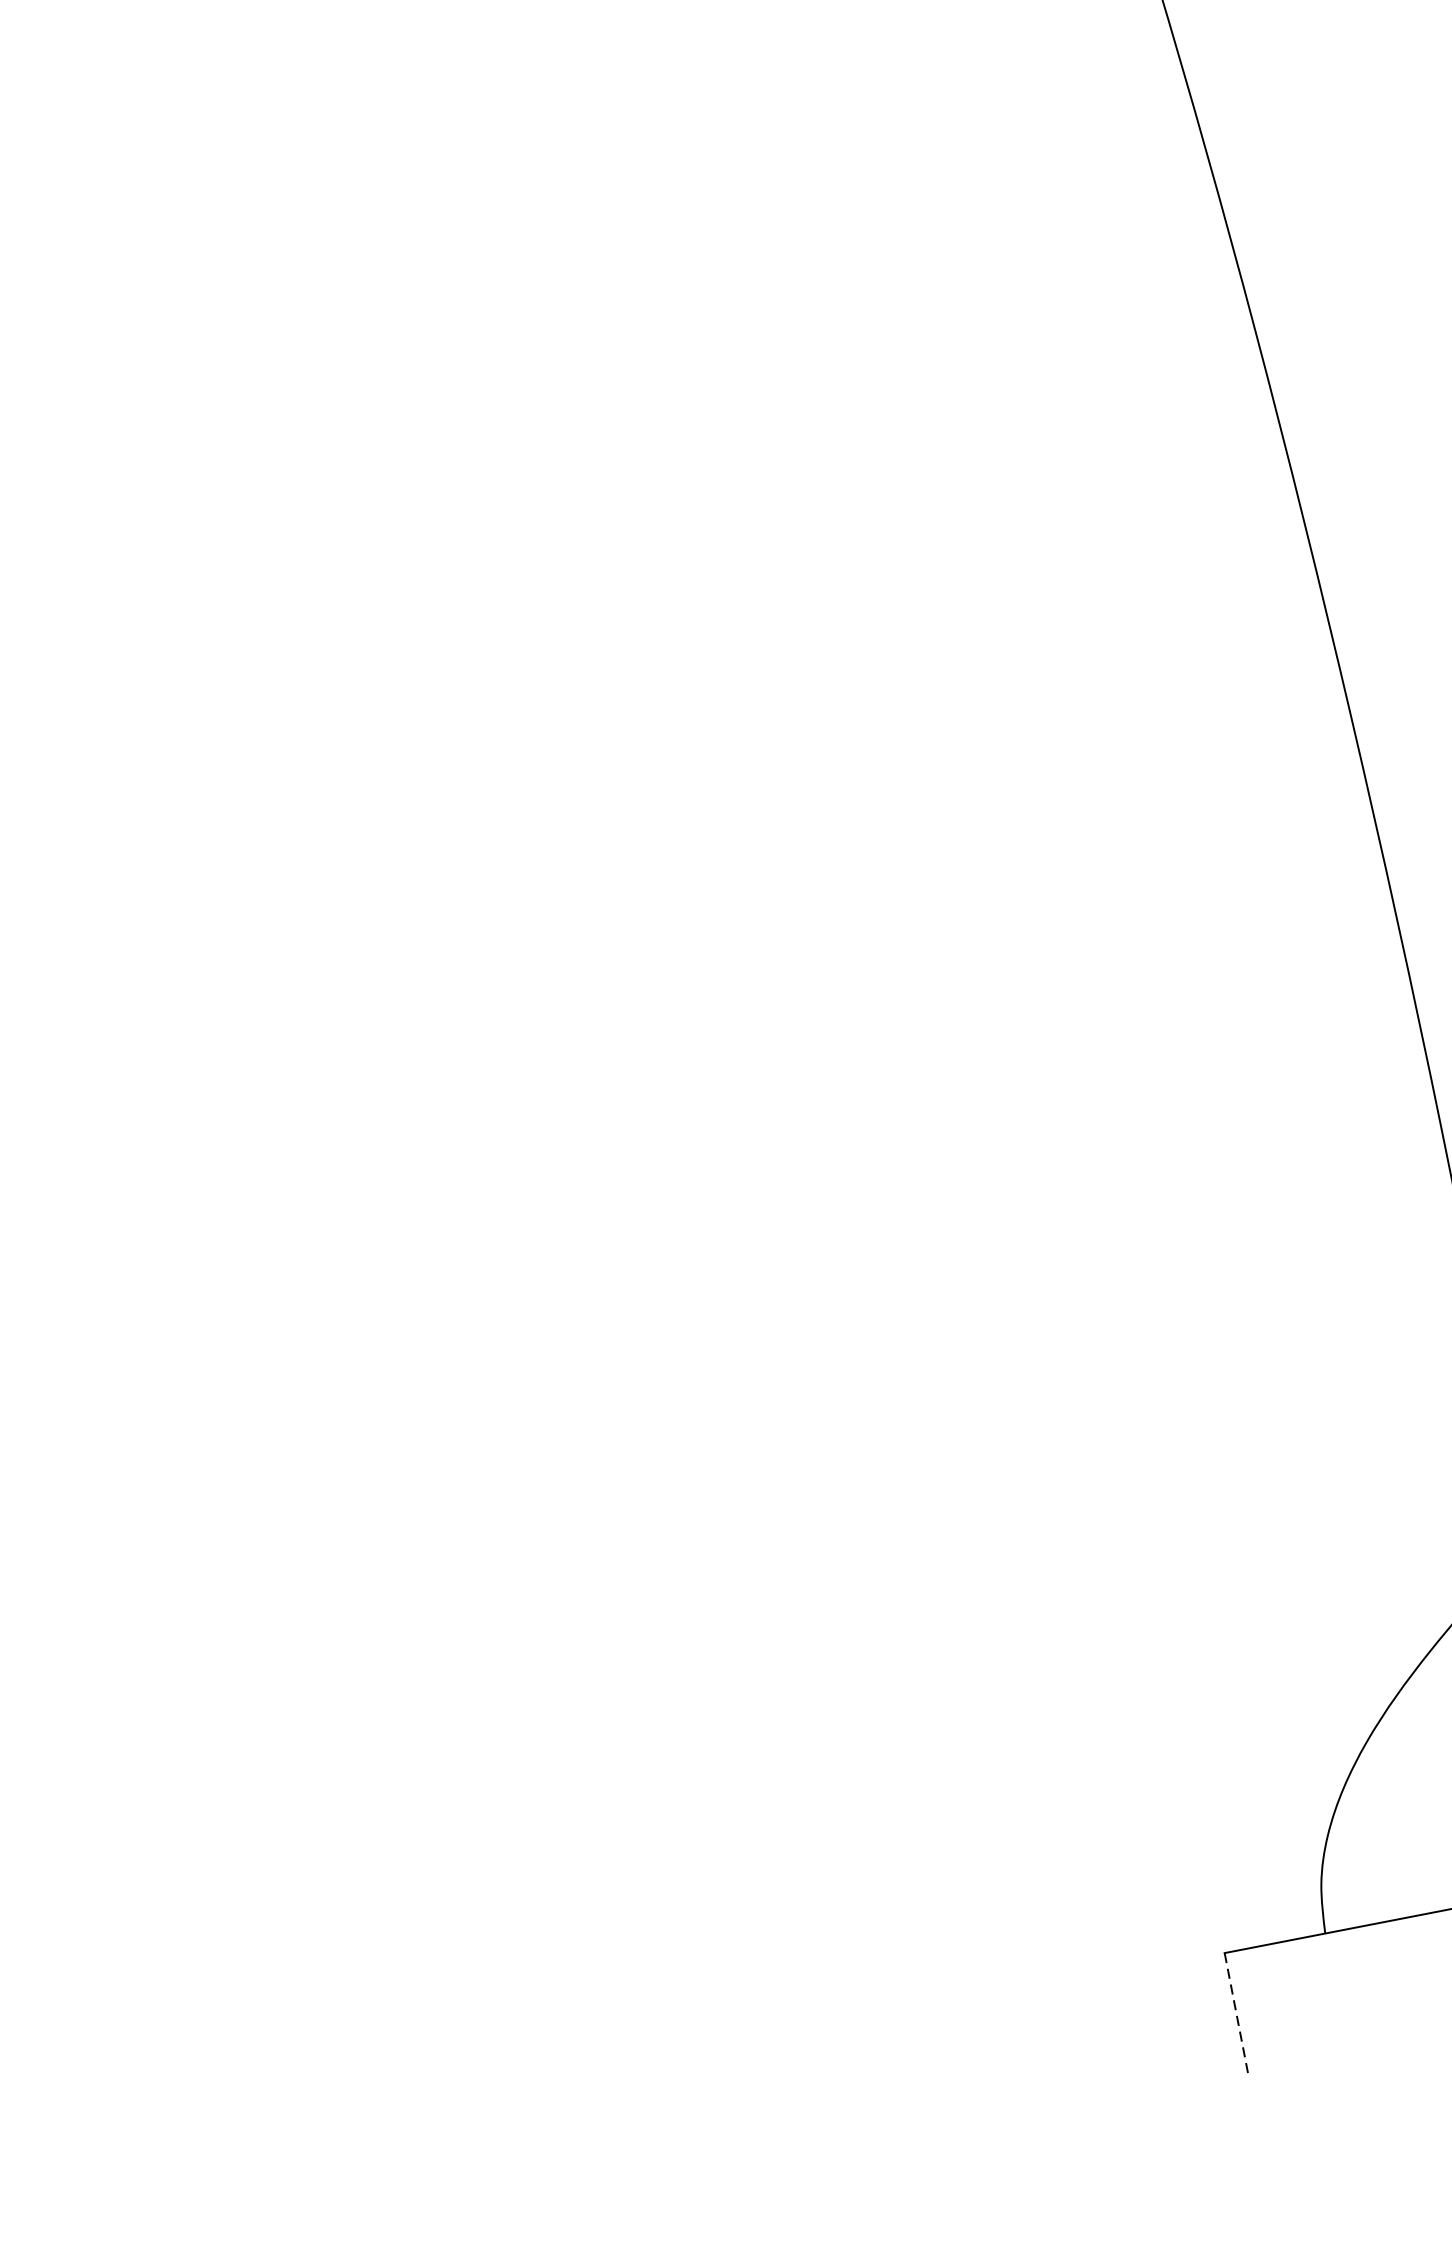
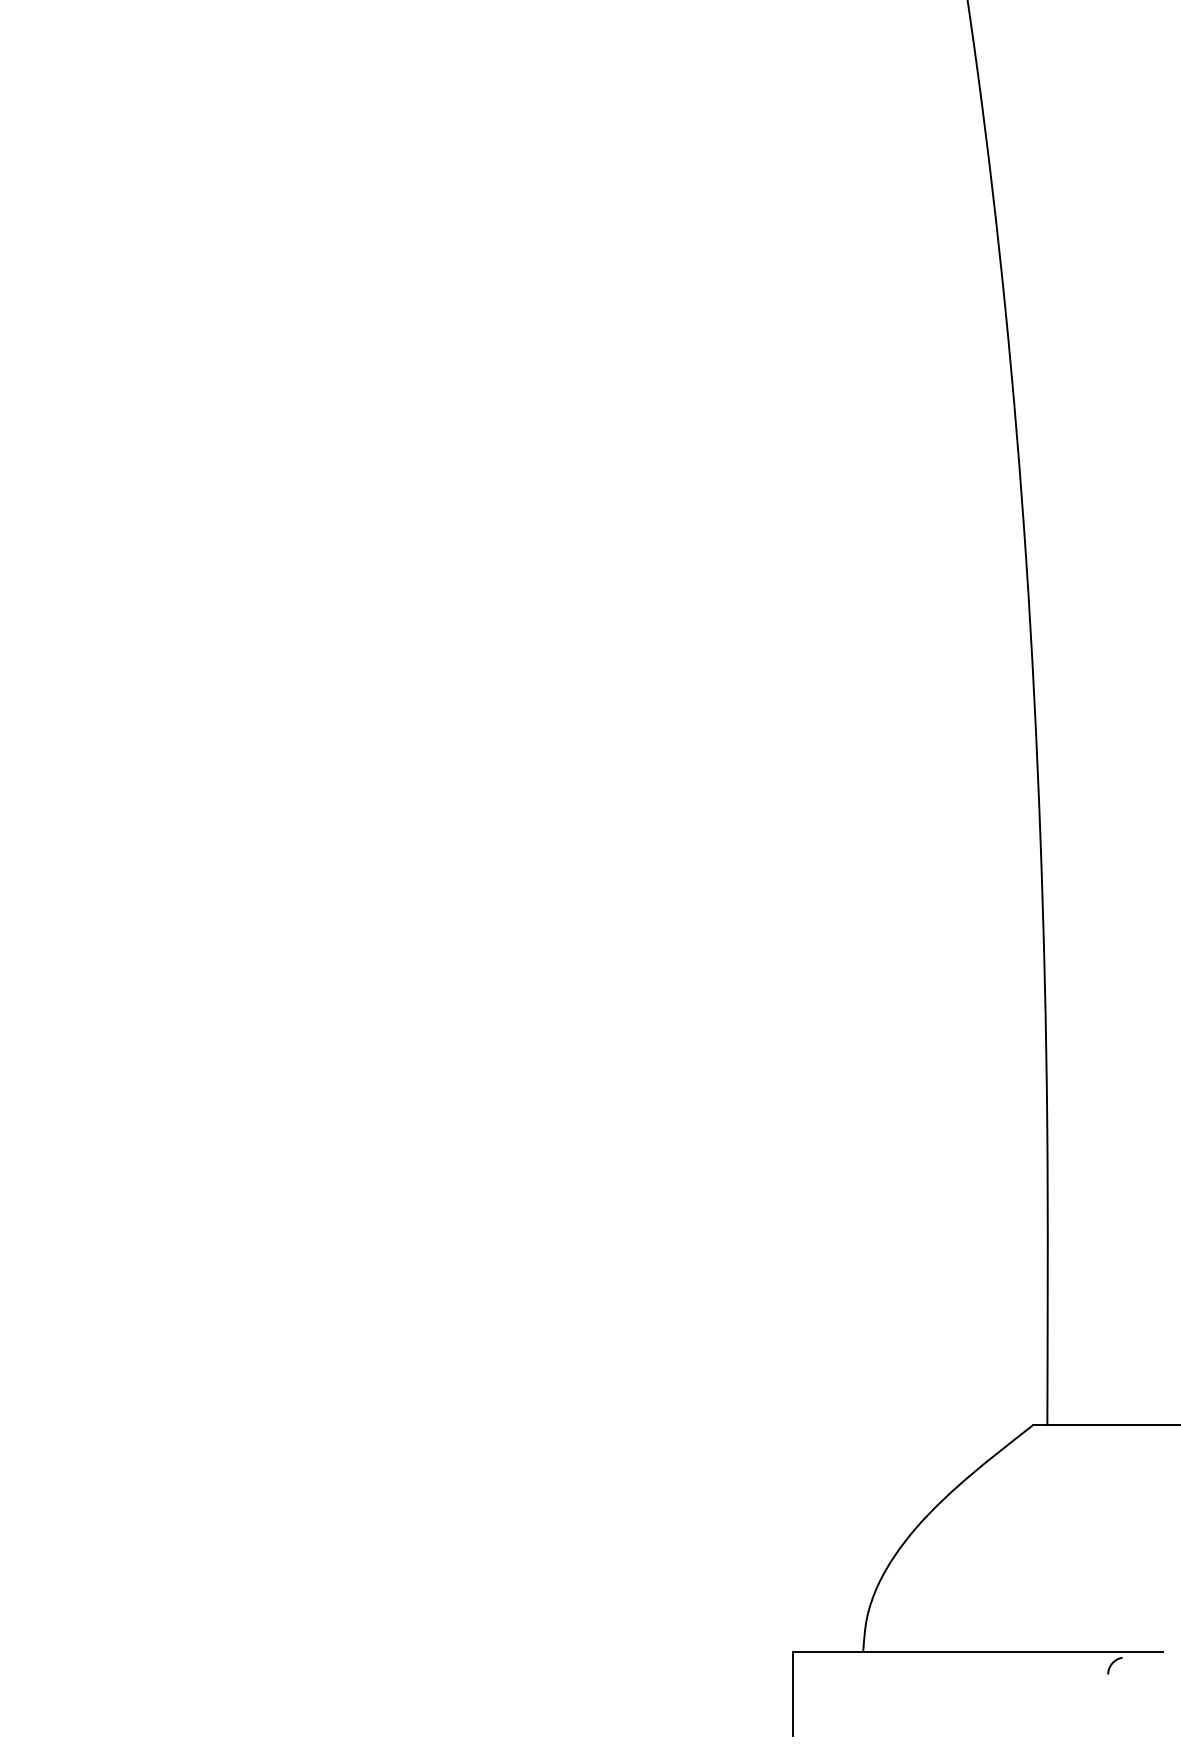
line: (1236, 2014) -> (792, 1694), dashed -> solid

